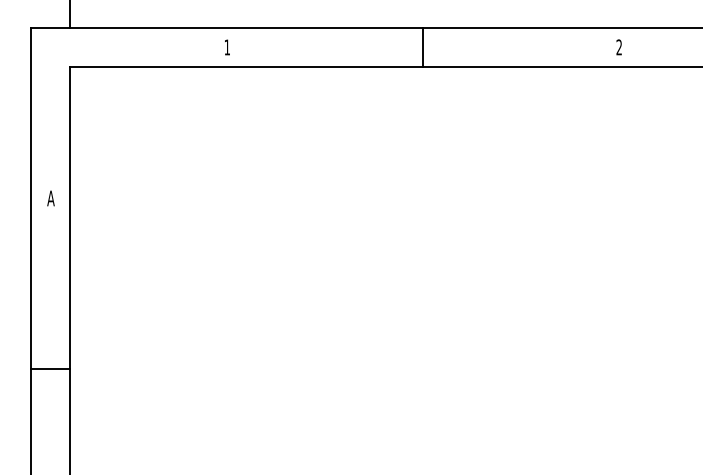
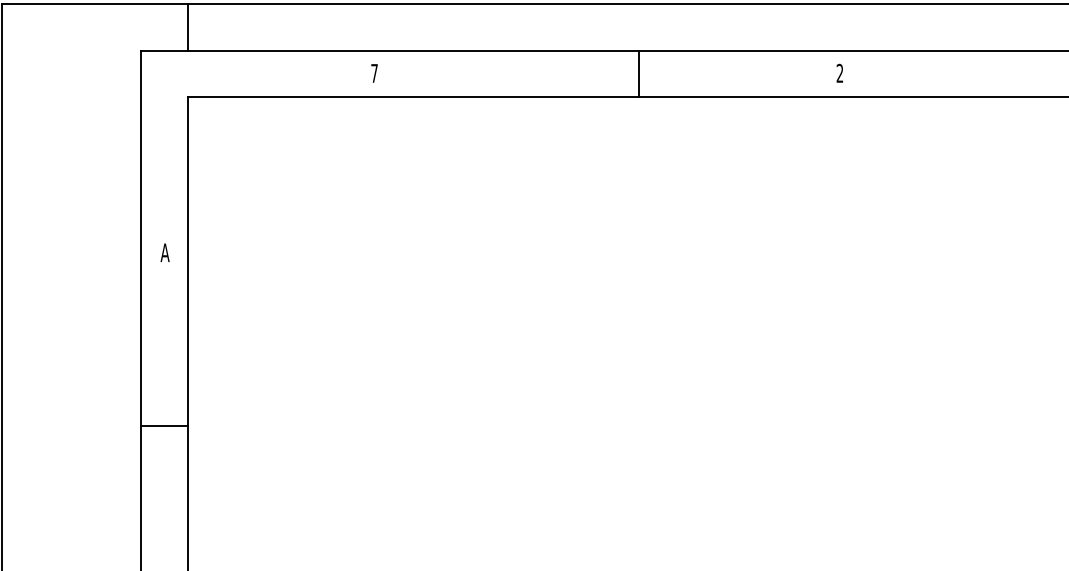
text: (227, 47) -> (374, 73), 1 -> 7
line: (422, 47) -> (638, 73), moved
line: (50, 369) -> (164, 425), moved

